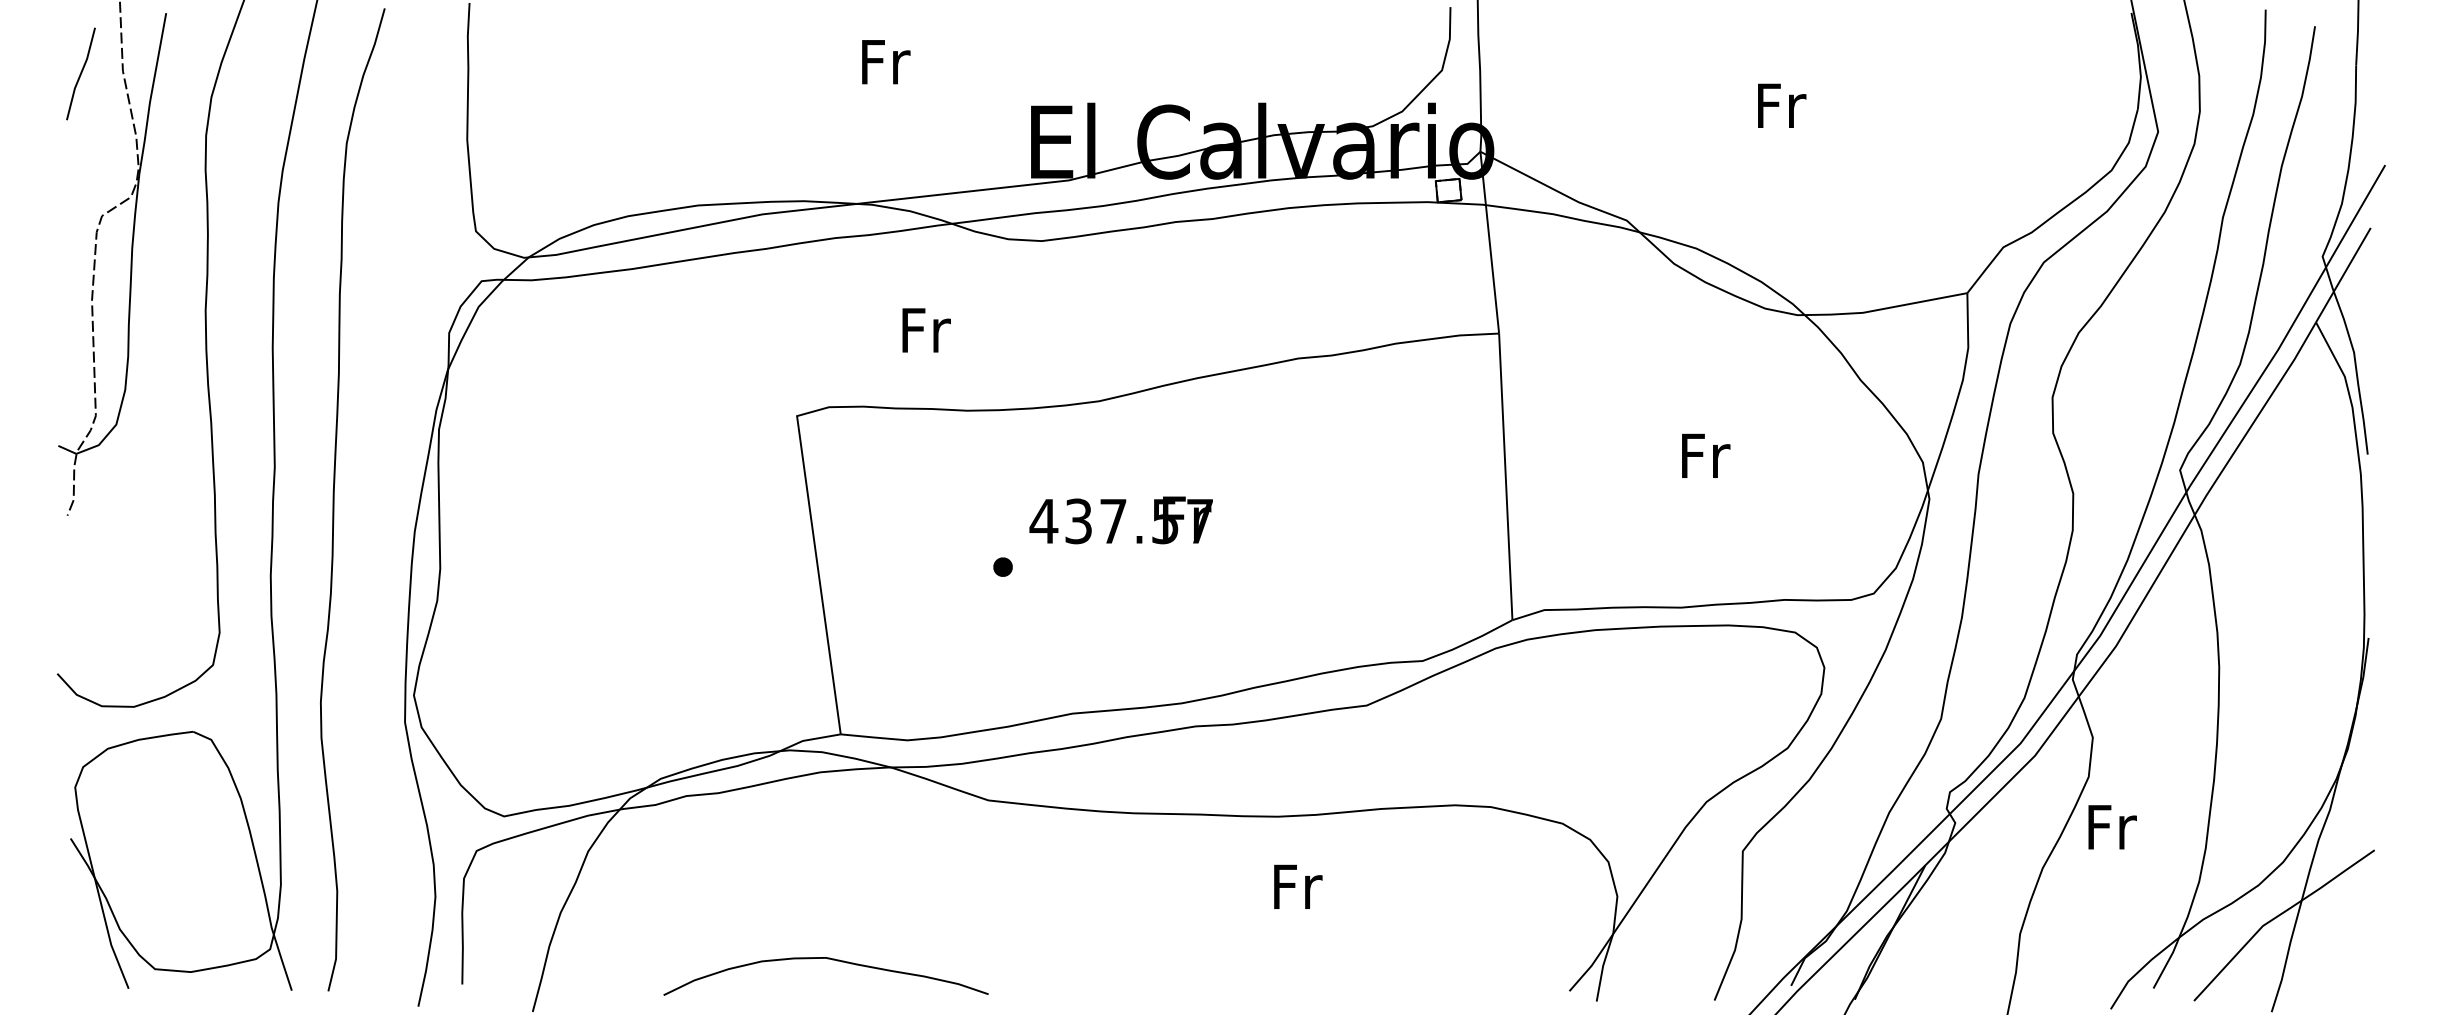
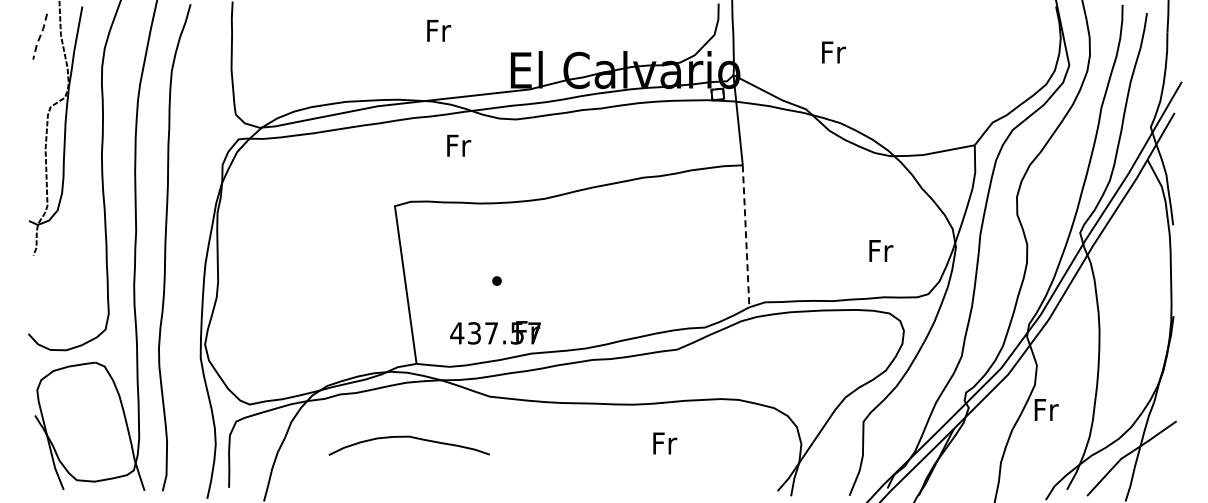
line: (79, 75) -> (39, 37), solid -> dashed
text: (1781, 105) -> (833, 52), moved
text: (927, 329) -> (459, 145), moved
text: (1706, 455) -> (881, 250), moved
line: (1506, 477) -> (746, 236), solid -> dashed
text: (1121, 519) -> (495, 332), moved
text: (1298, 886) -> (665, 443), moved
curve: (824, 959) -> (408, 437), moved

